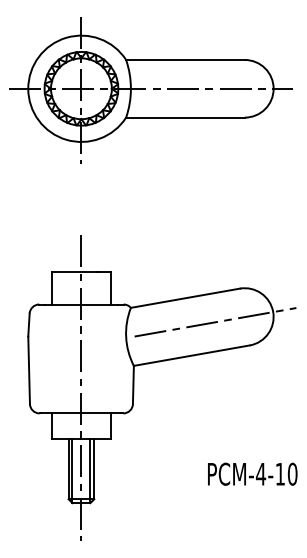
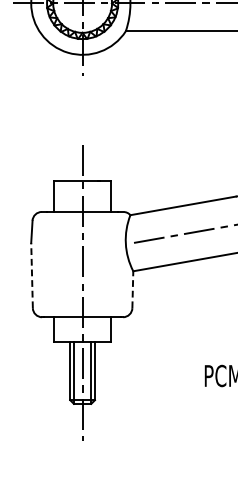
line: (29, 370) -> (32, 275), solid -> dashed
line: (133, 384) -> (132, 289), solid -> dashed

